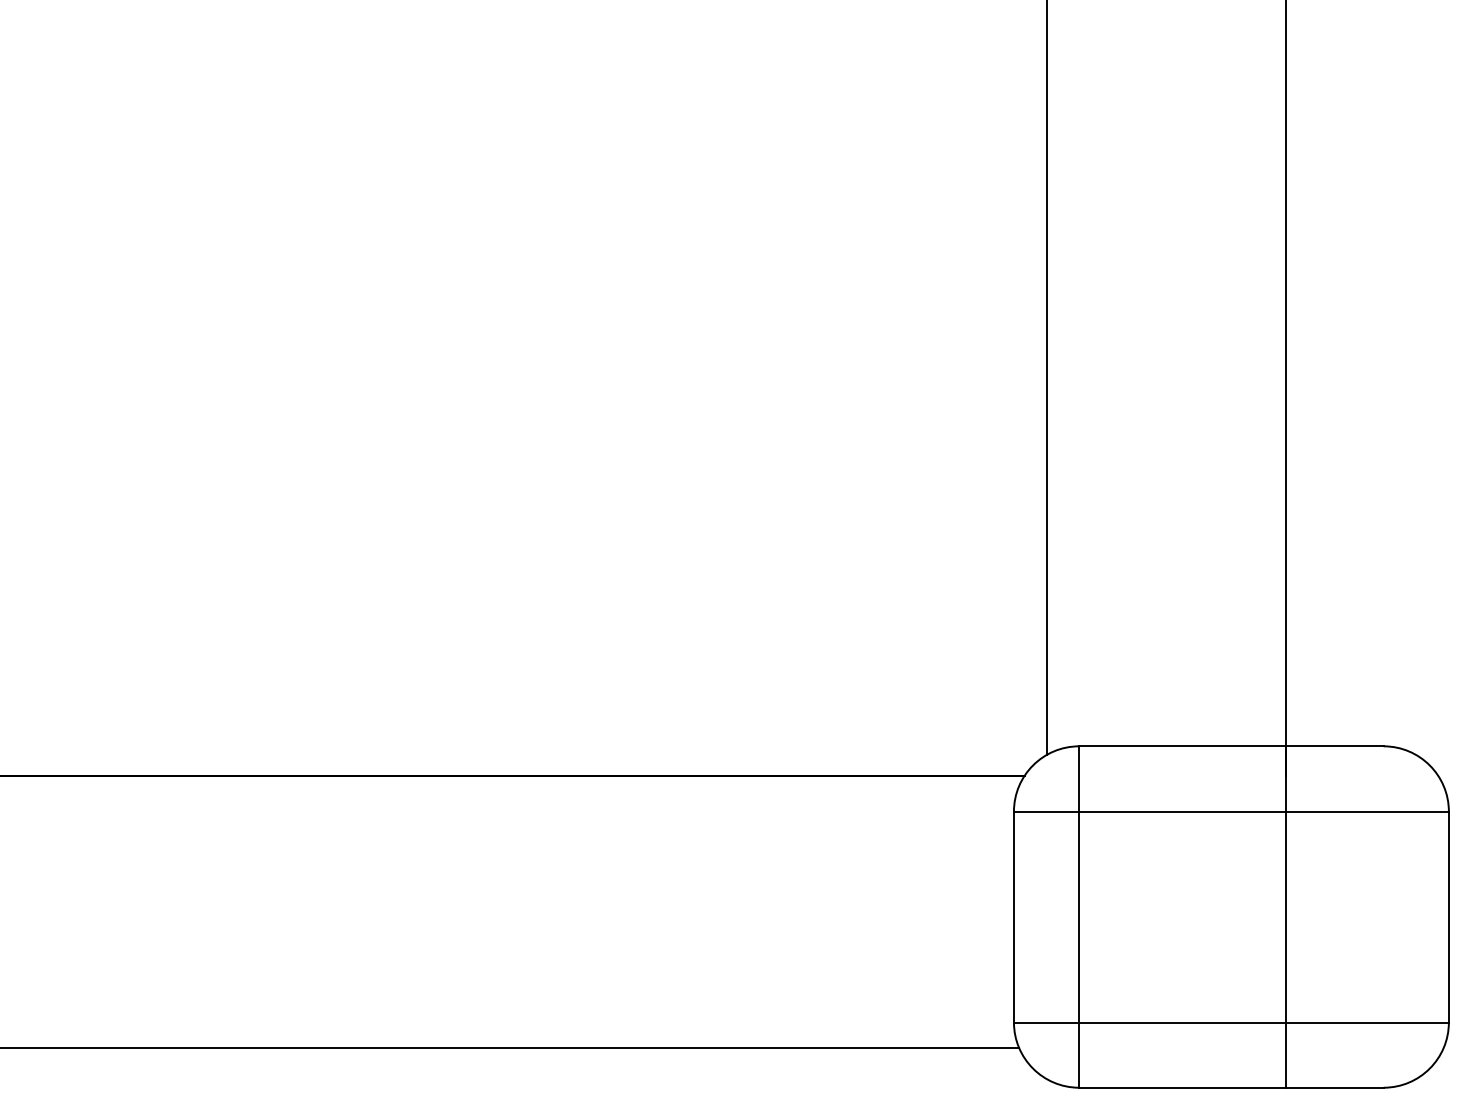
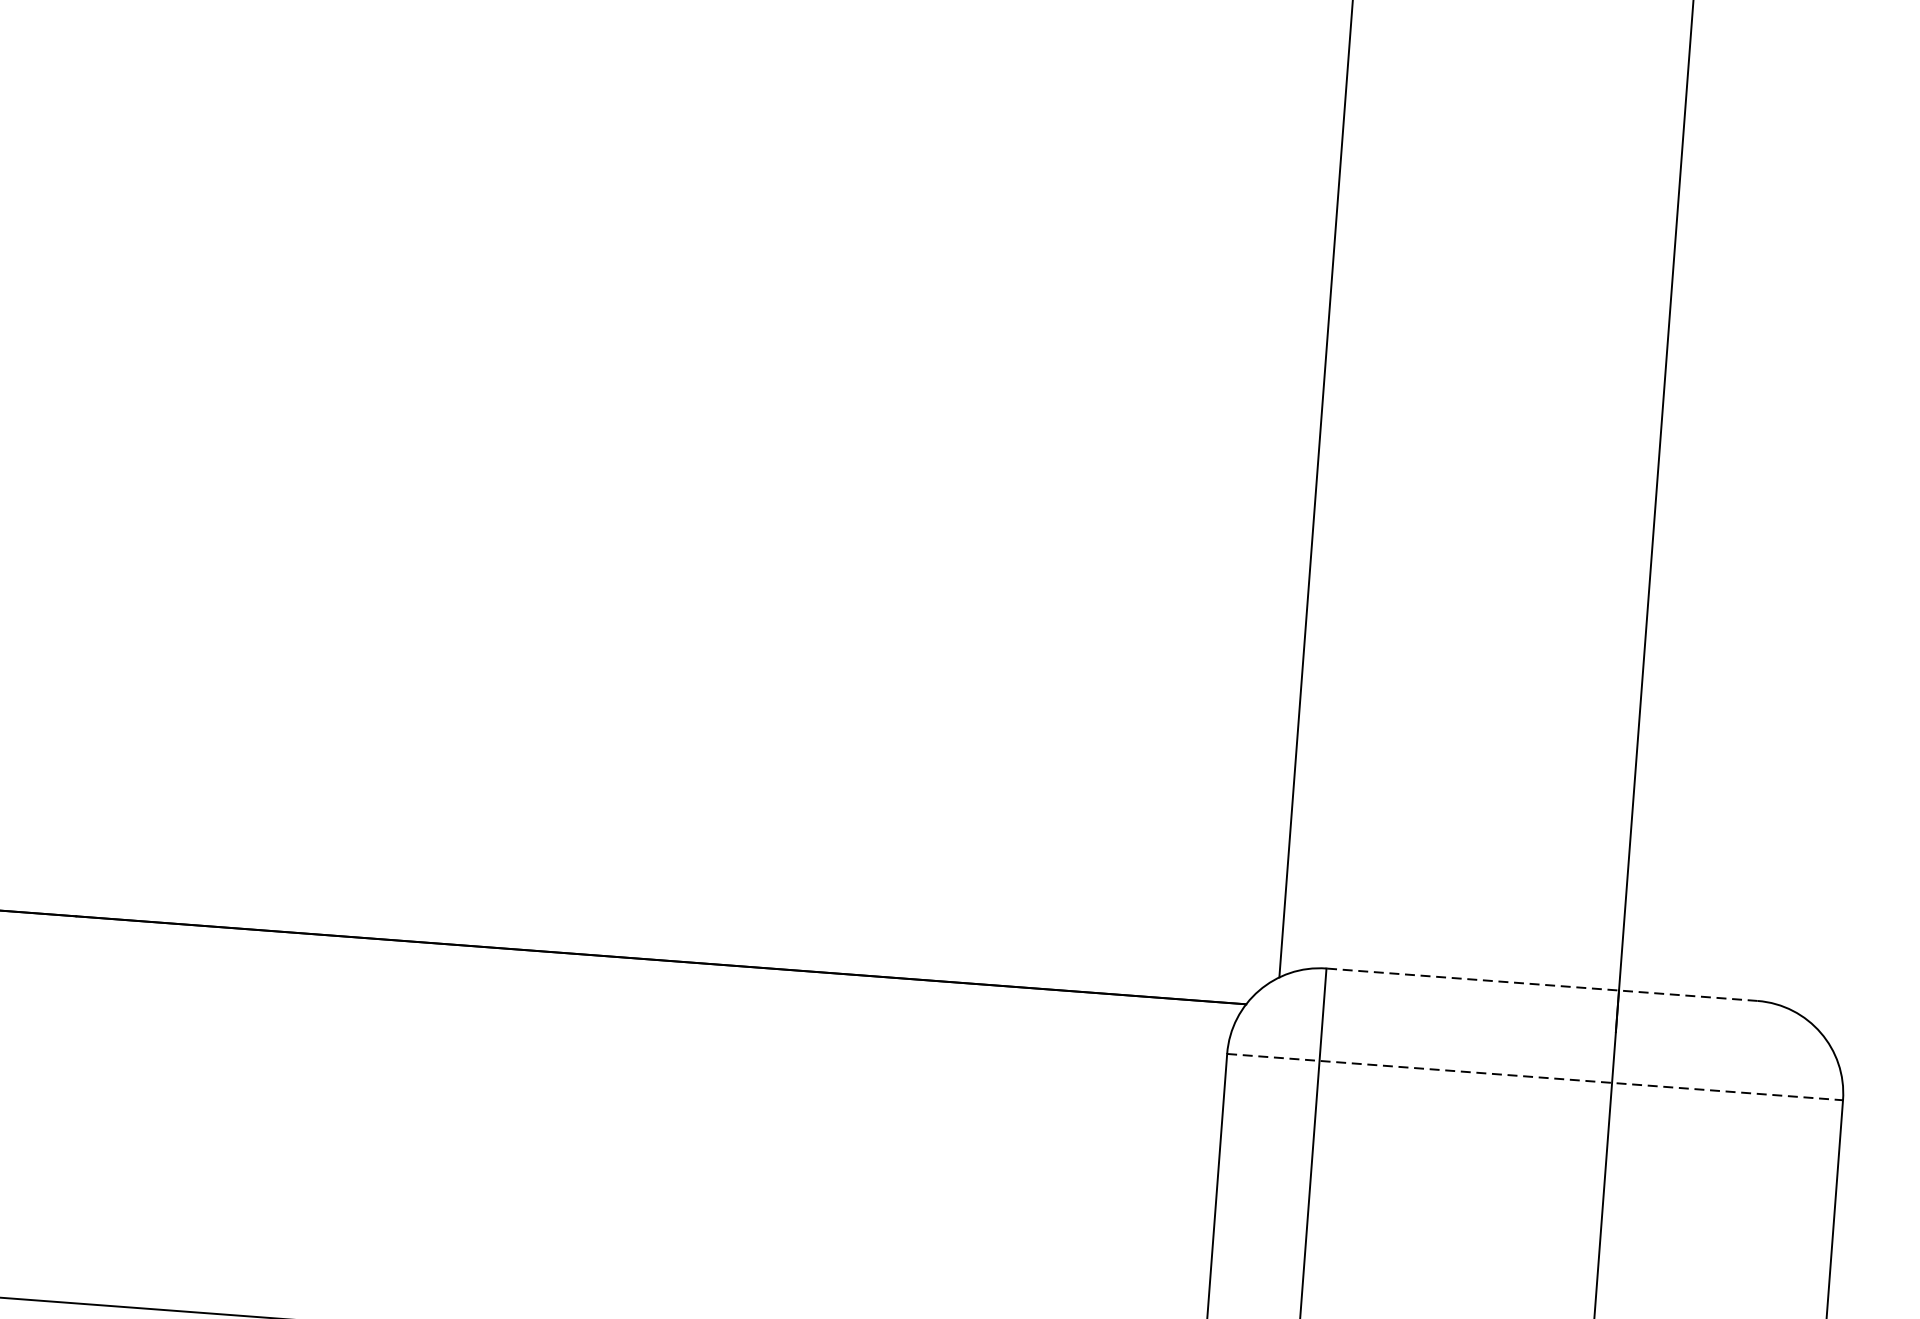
line: (1230, 746) -> (1540, 984), solid -> dashed
line: (1231, 811) -> (1535, 1077), solid -> dashed

